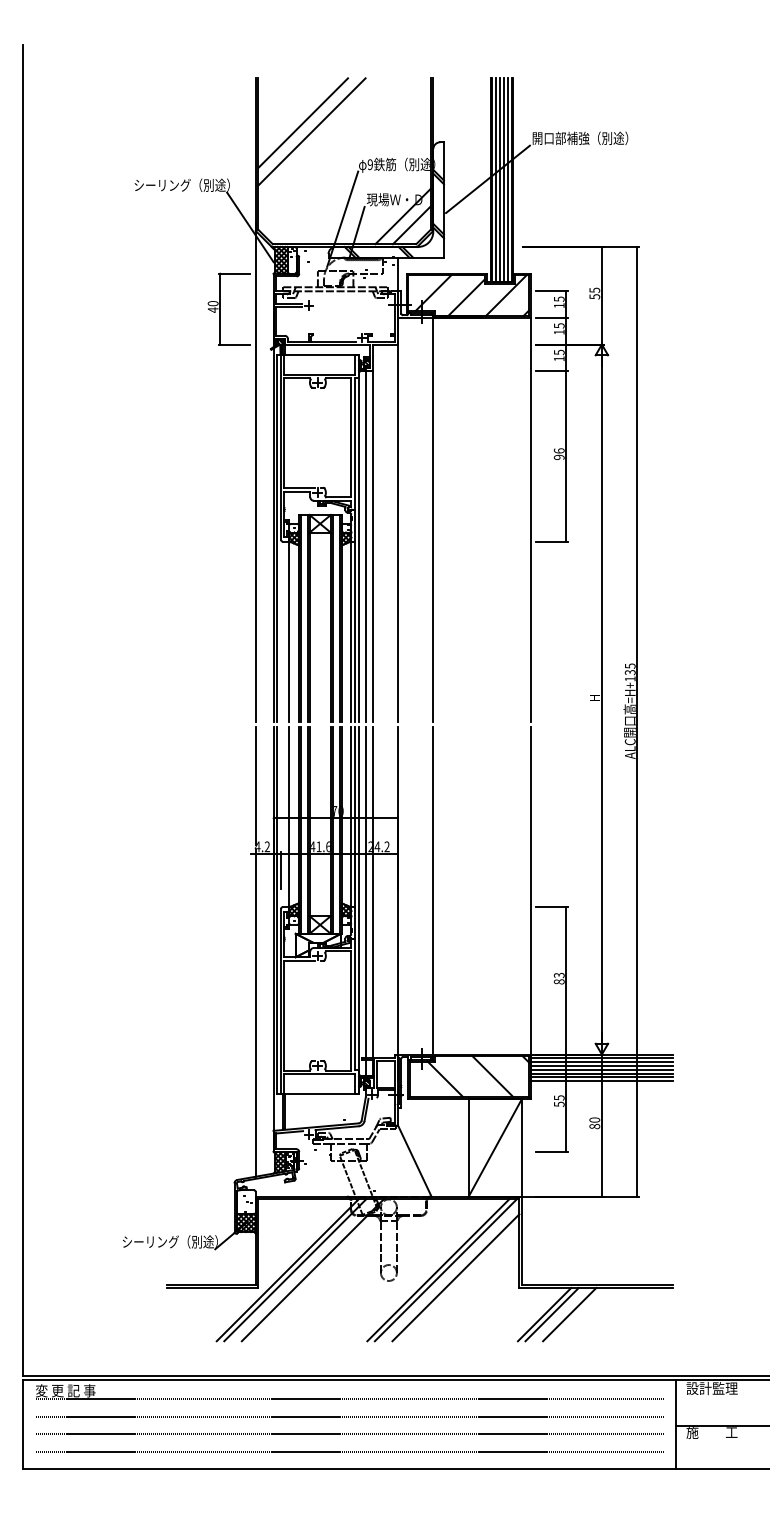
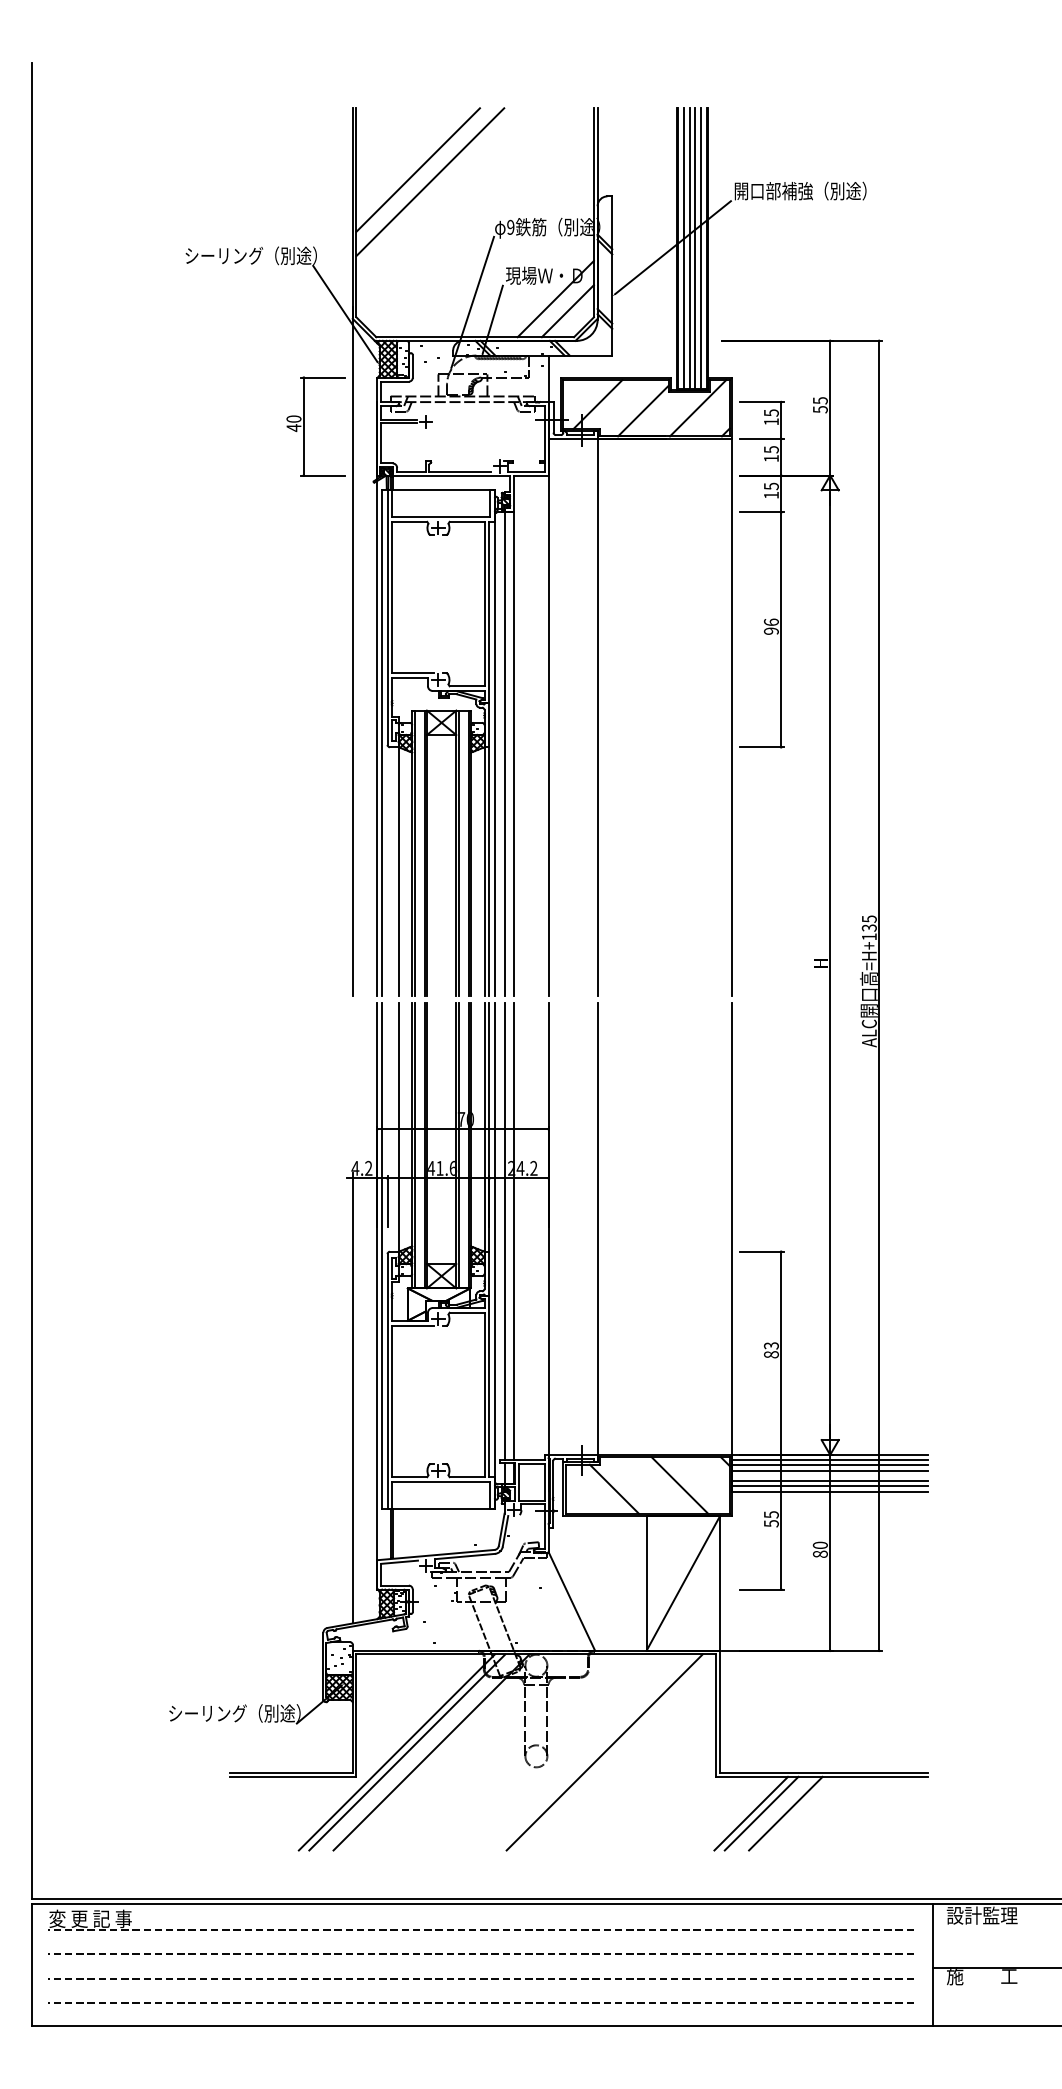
line: (255, 785) -> (352, 1084), removed
line: (602, 1069) -> (830, 1475), removed
line: (446, 1270) -> (615, 1752), removed
line: (455, 1277) -> (628, 1762), removed

